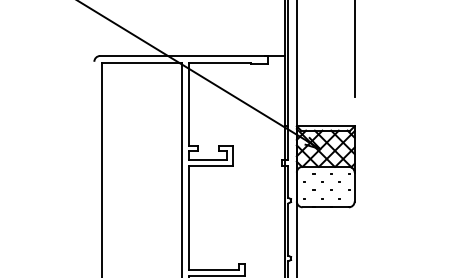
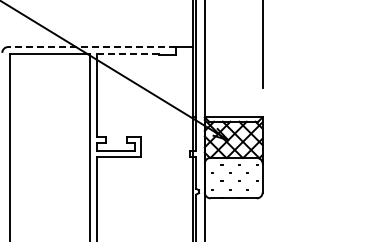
line: (184, 56) -> (92, 47), solid -> dashed
line: (219, 62) -> (127, 53), solid -> dashed

